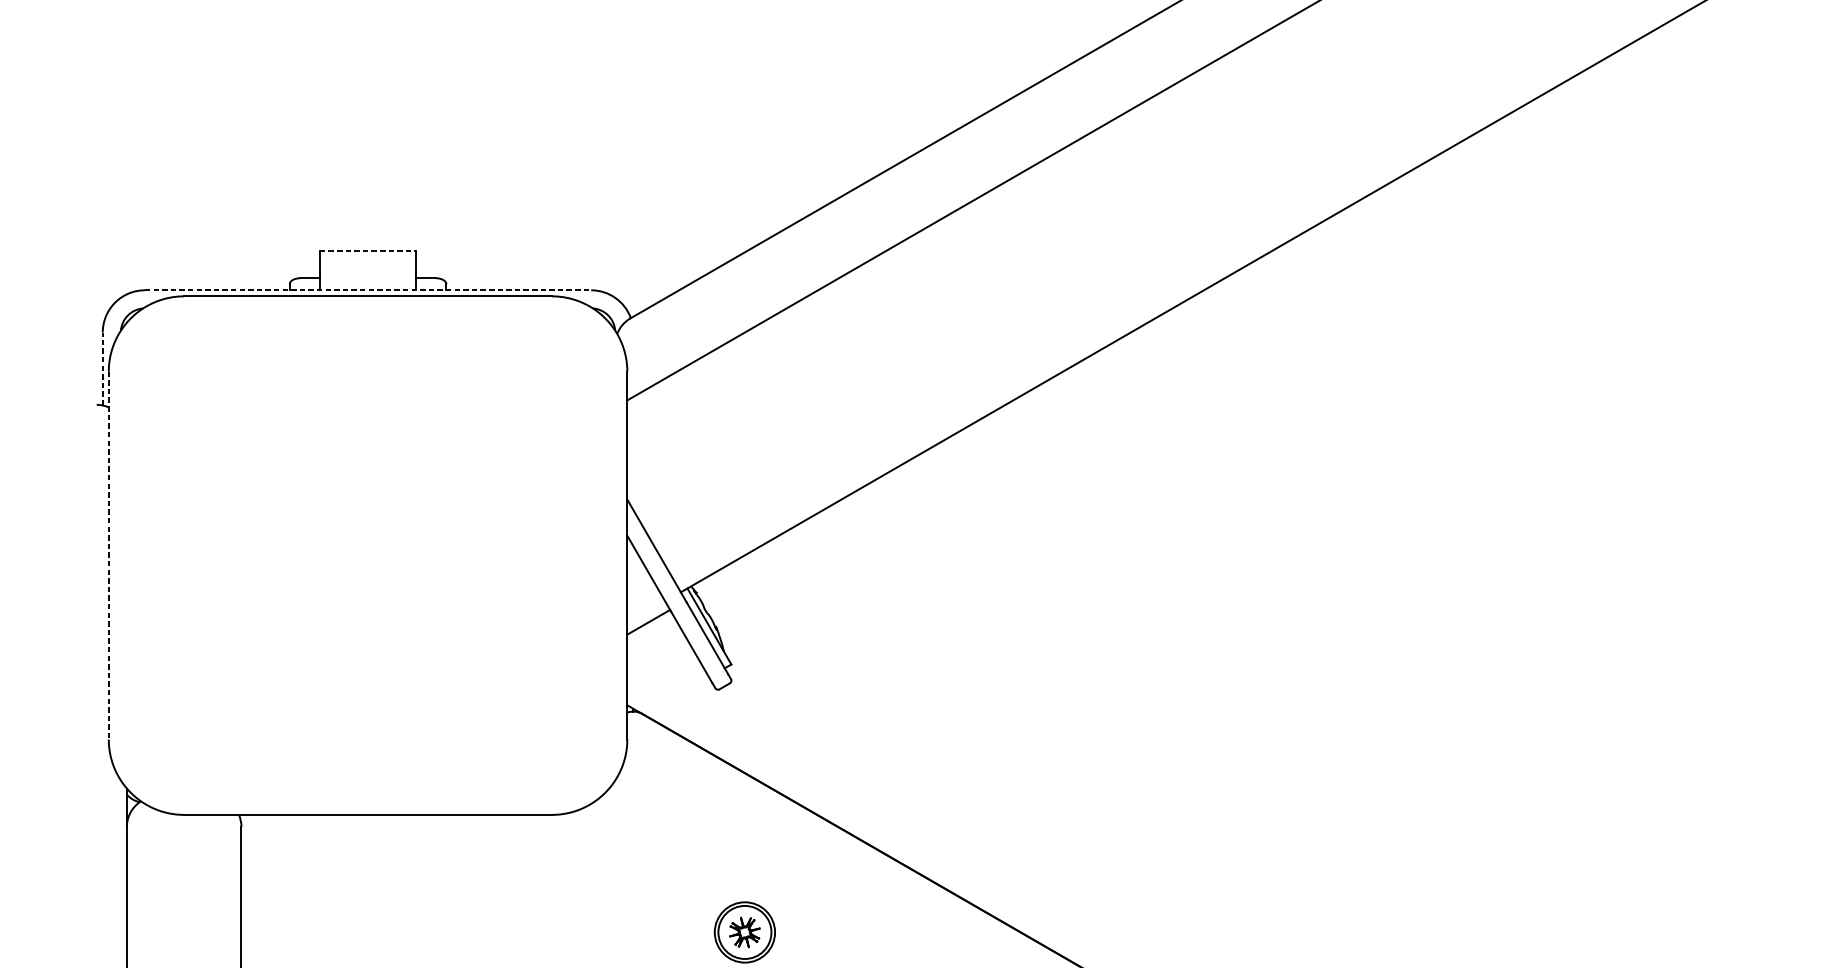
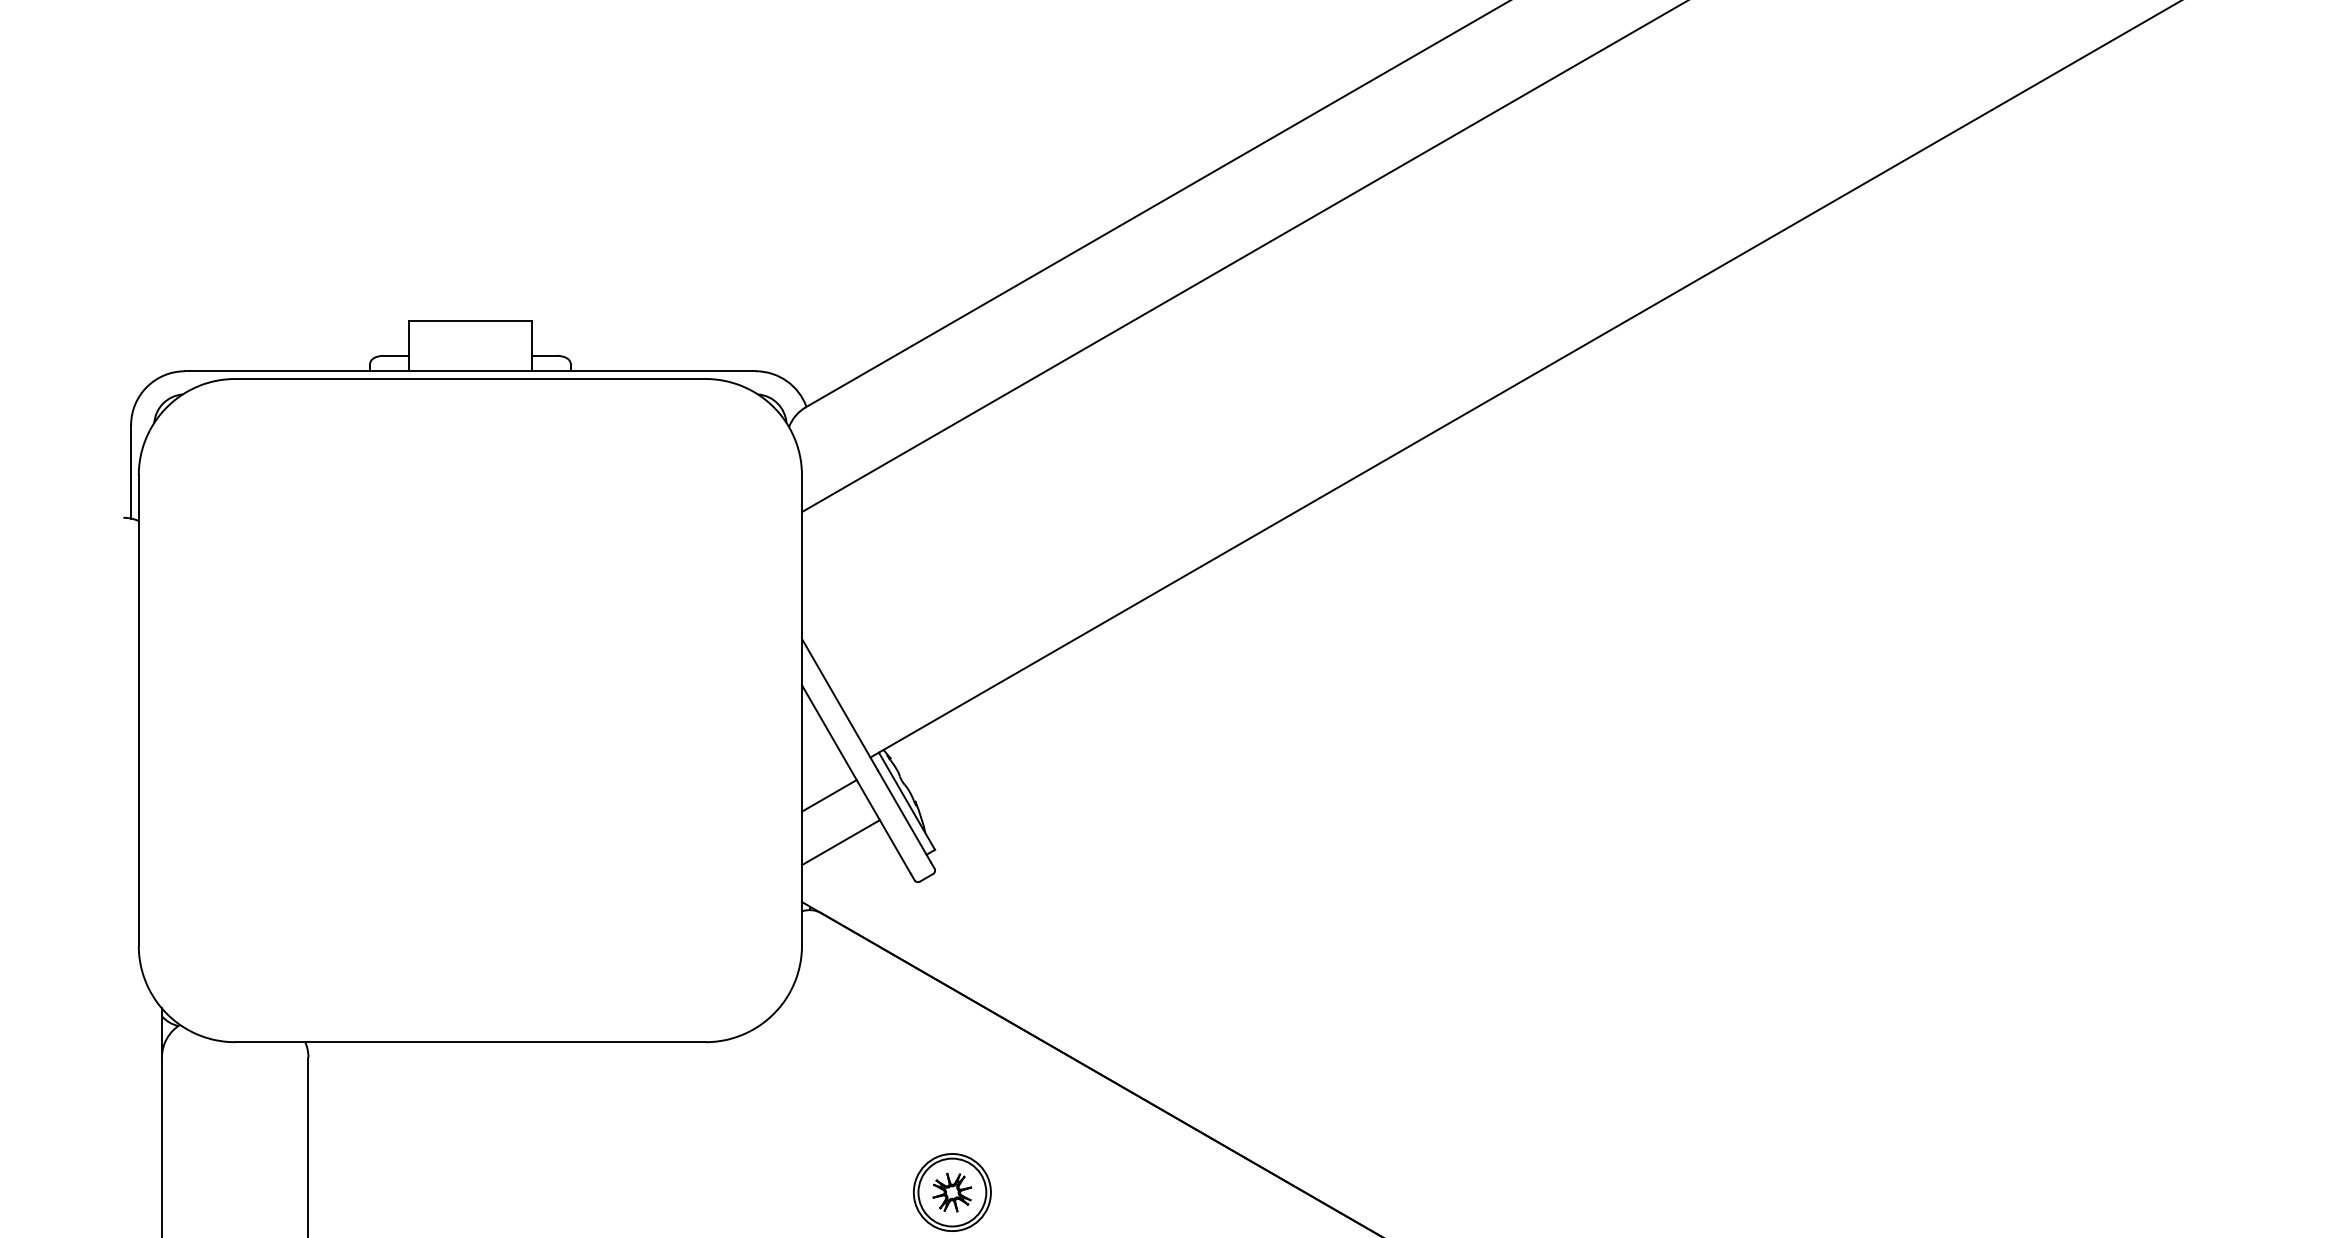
line: (368, 251) -> (470, 321), dashed -> solid
line: (368, 290) -> (470, 371), dashed -> solid
line: (103, 368) -> (131, 471), dashed -> solid
line: (108, 556) -> (138, 711), dashed -> solid
line: (657, 658) -> (840, 842), added

